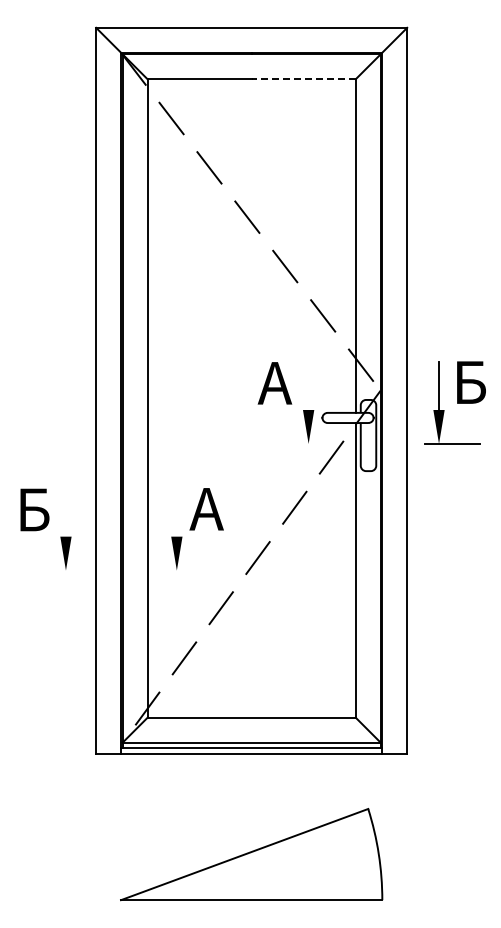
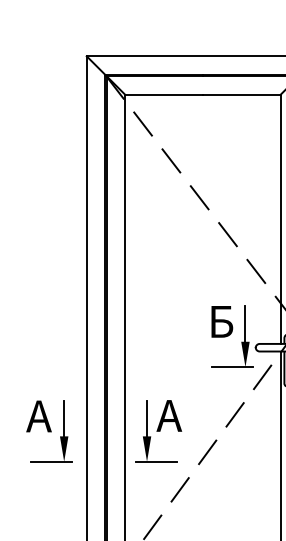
line: (303, 79) -> (241, 94), dashed -> solid
text: (274, 383) -> (219, 321), A -> Б
line: (308, 386) -> (245, 324), added
line: (290, 443) -> (231, 366), added
text: (32, 509) -> (39, 416), Б -> A
line: (65, 512) -> (63, 418), added
line: (176, 512) -> (146, 418), added
line: (48, 570) -> (51, 461), added
line: (189, 570) -> (156, 461), added

